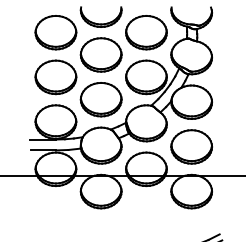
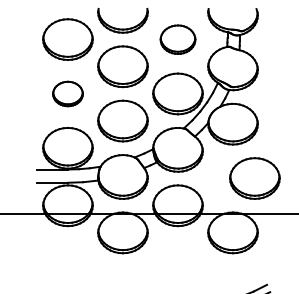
part: (146, 32) -> (178, 39), size x0.7
part: (55, 77) -> (67, 94), size x0.6
part: (191, 146) -> (254, 178), moved

